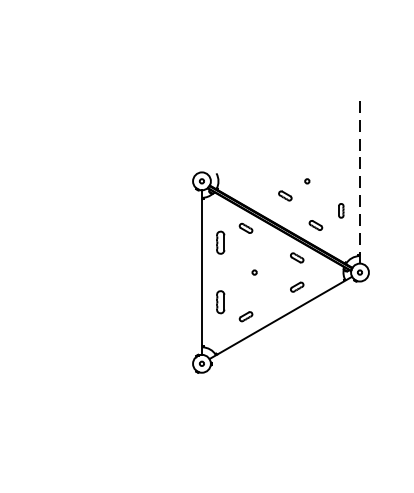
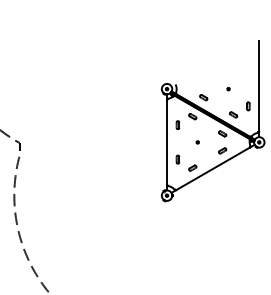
line: (360, 180) -> (259, 88), dashed -> solid
part: (284, 195) -> (203, 97), moved
part: (219, 243) -> (177, 125), size x0.62
part: (219, 301) -> (177, 159), size x0.62

